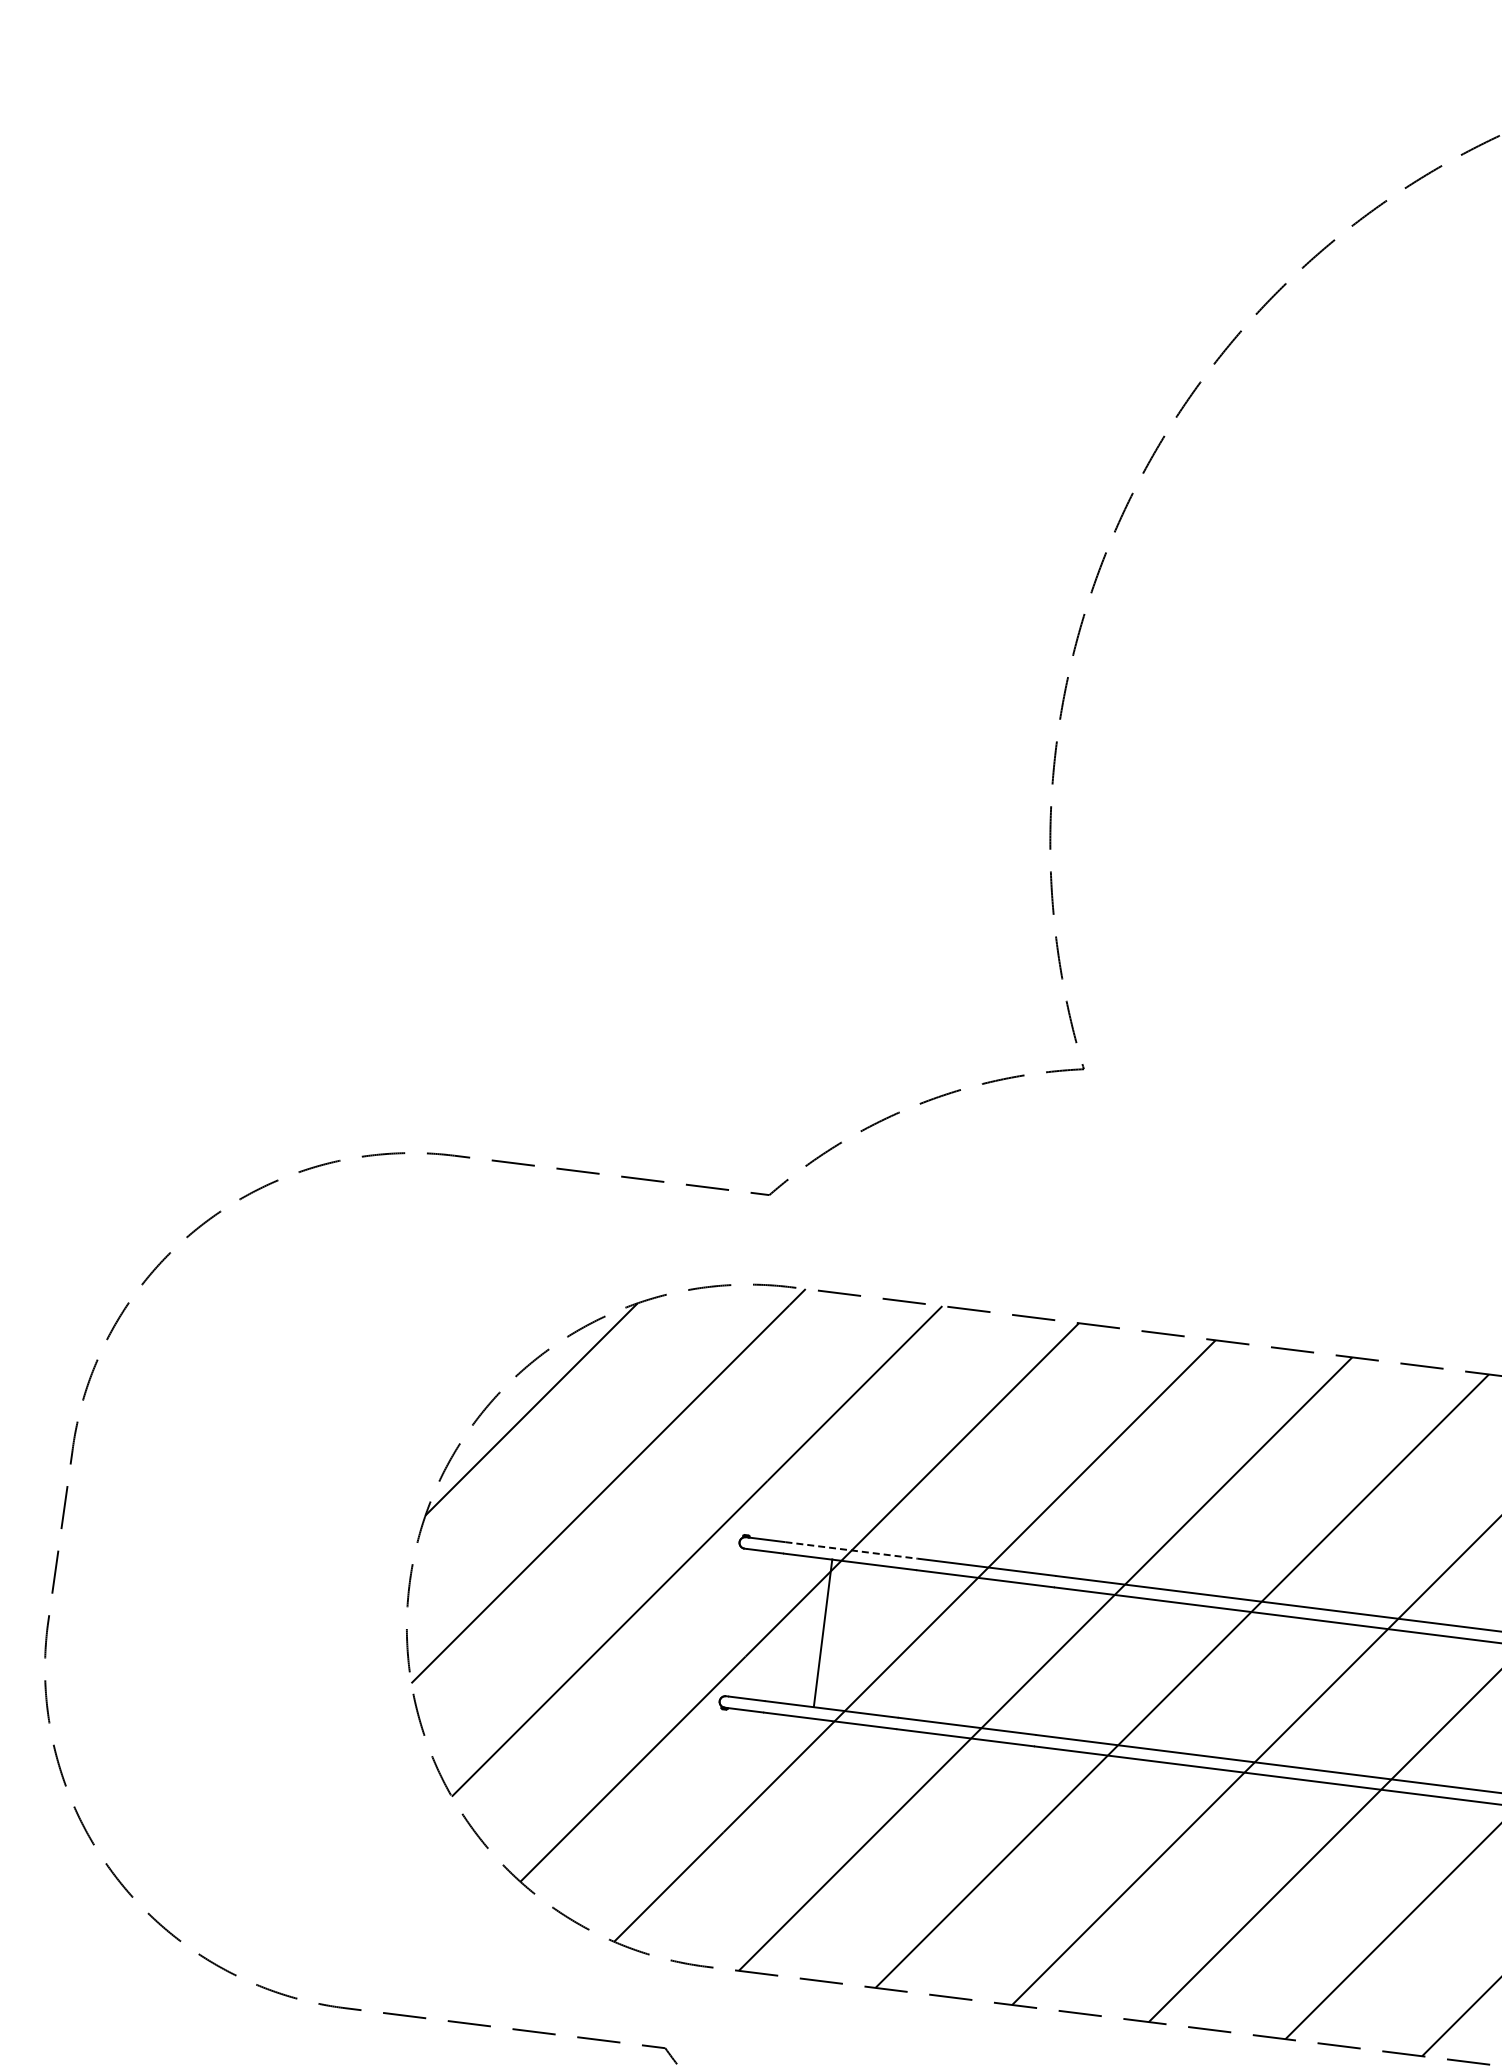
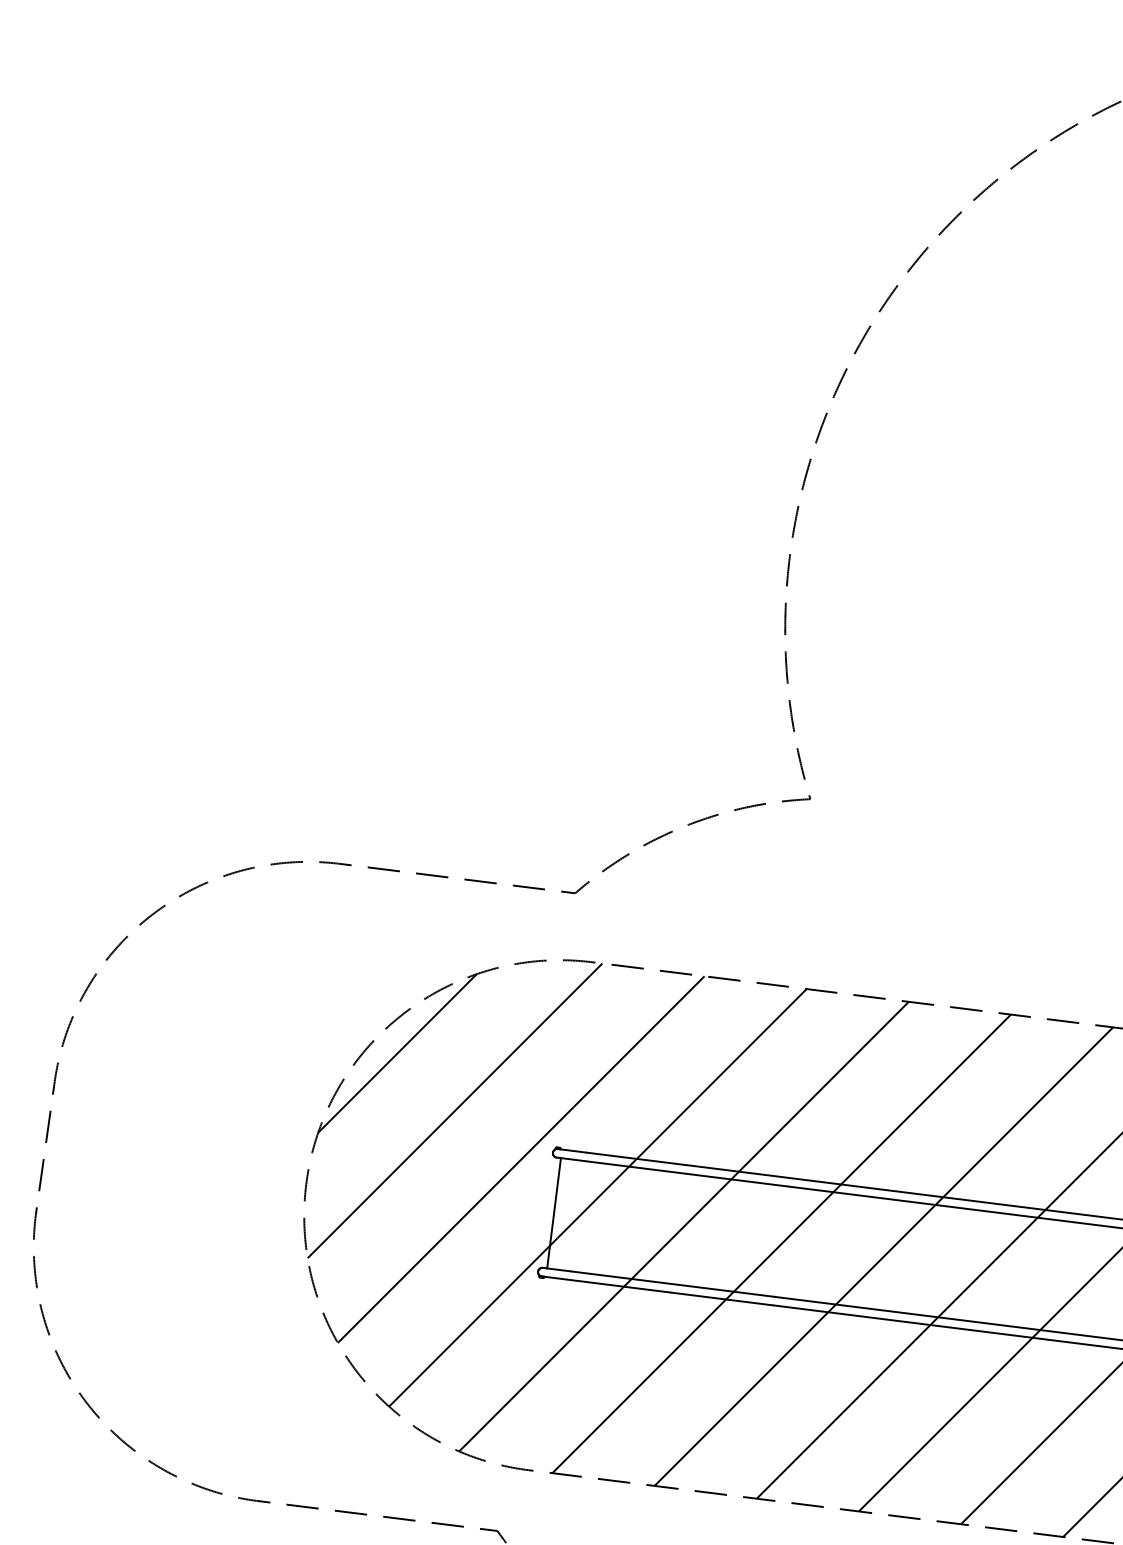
line: (851, 1550) -> (636, 1158), dashed -> solid
line: (822, 1632) -> (553, 1212), moved

